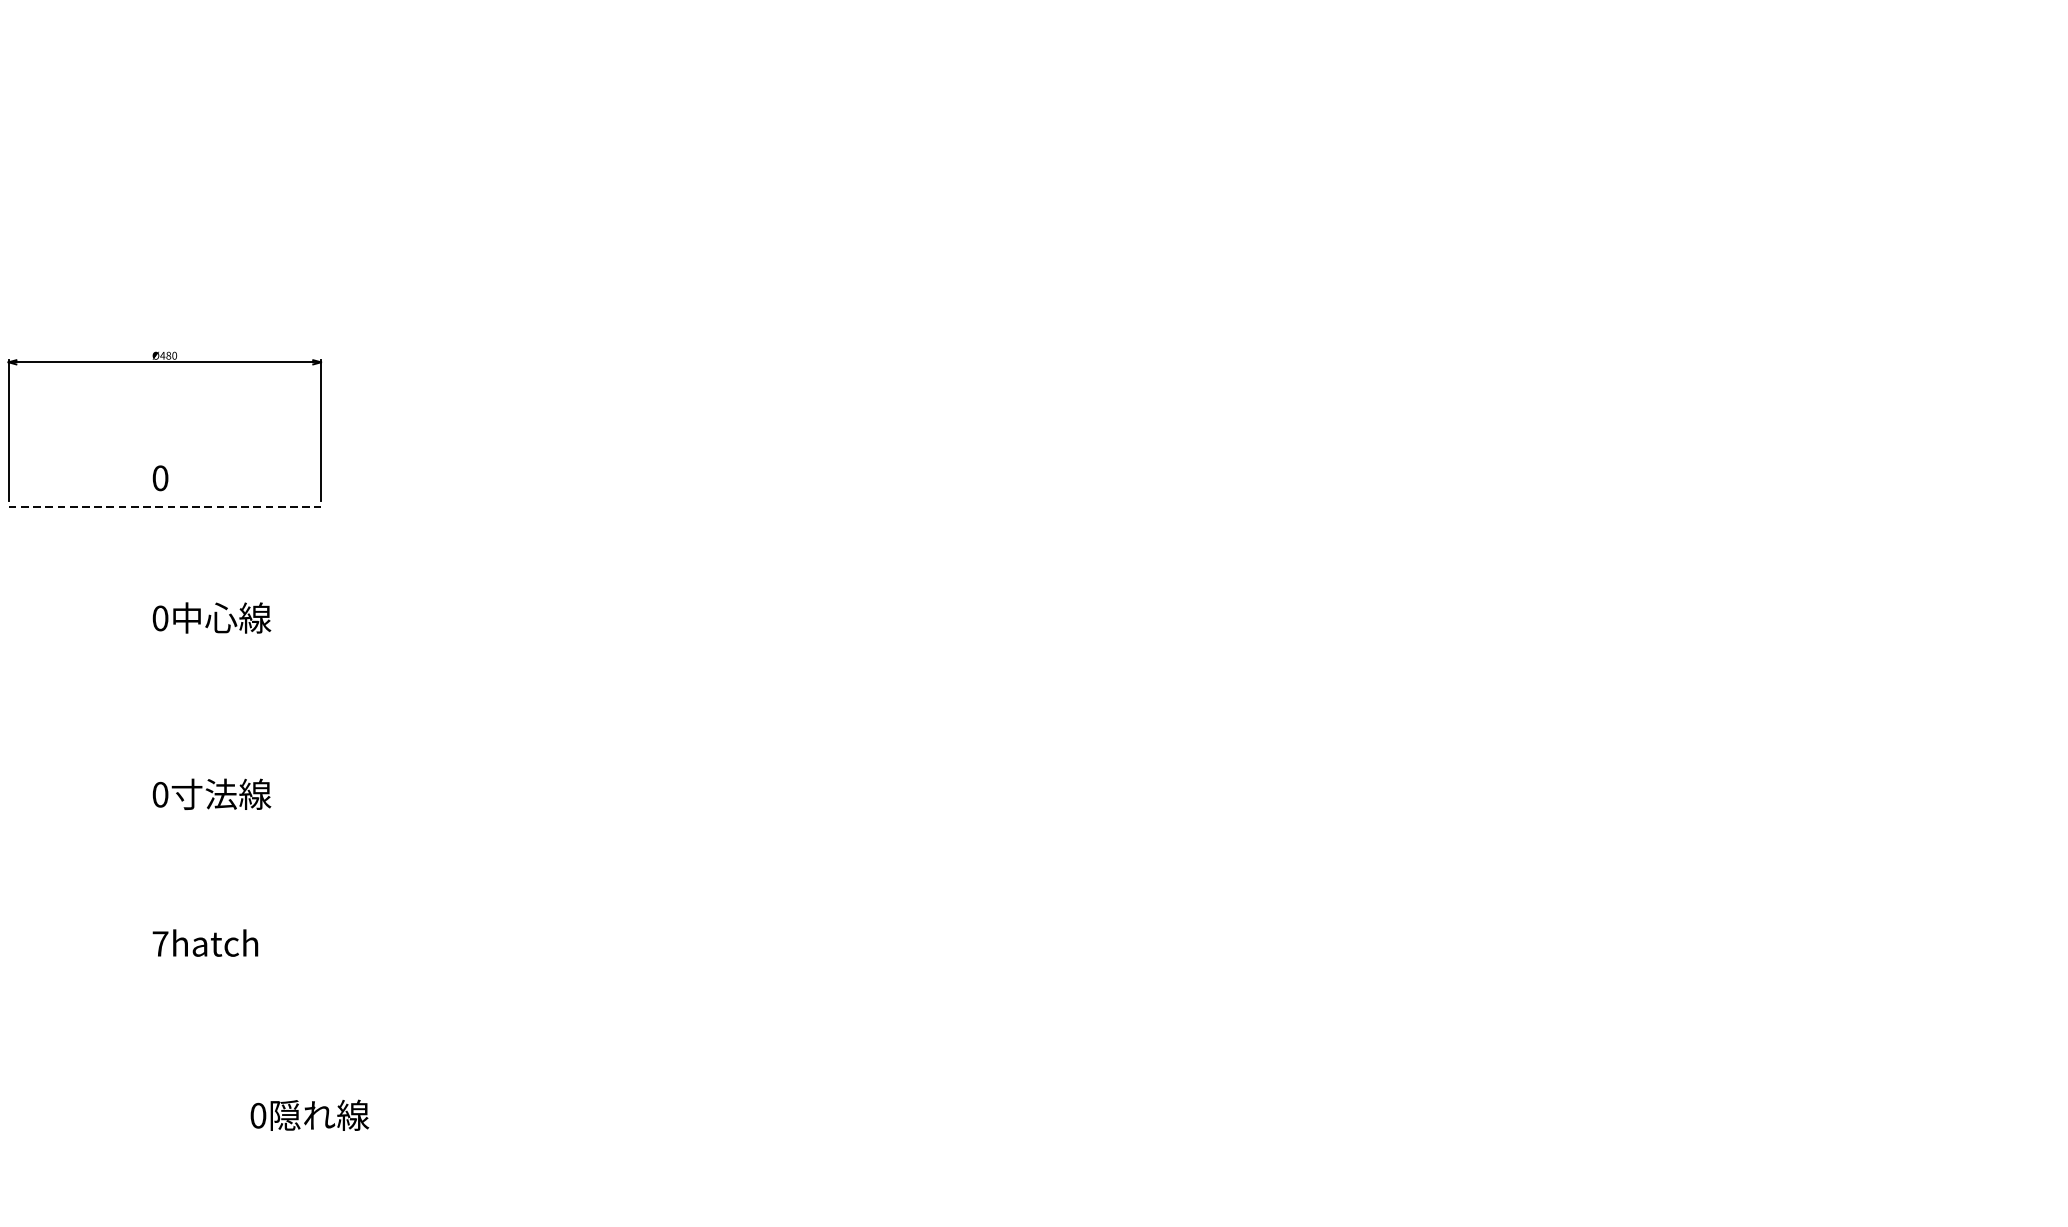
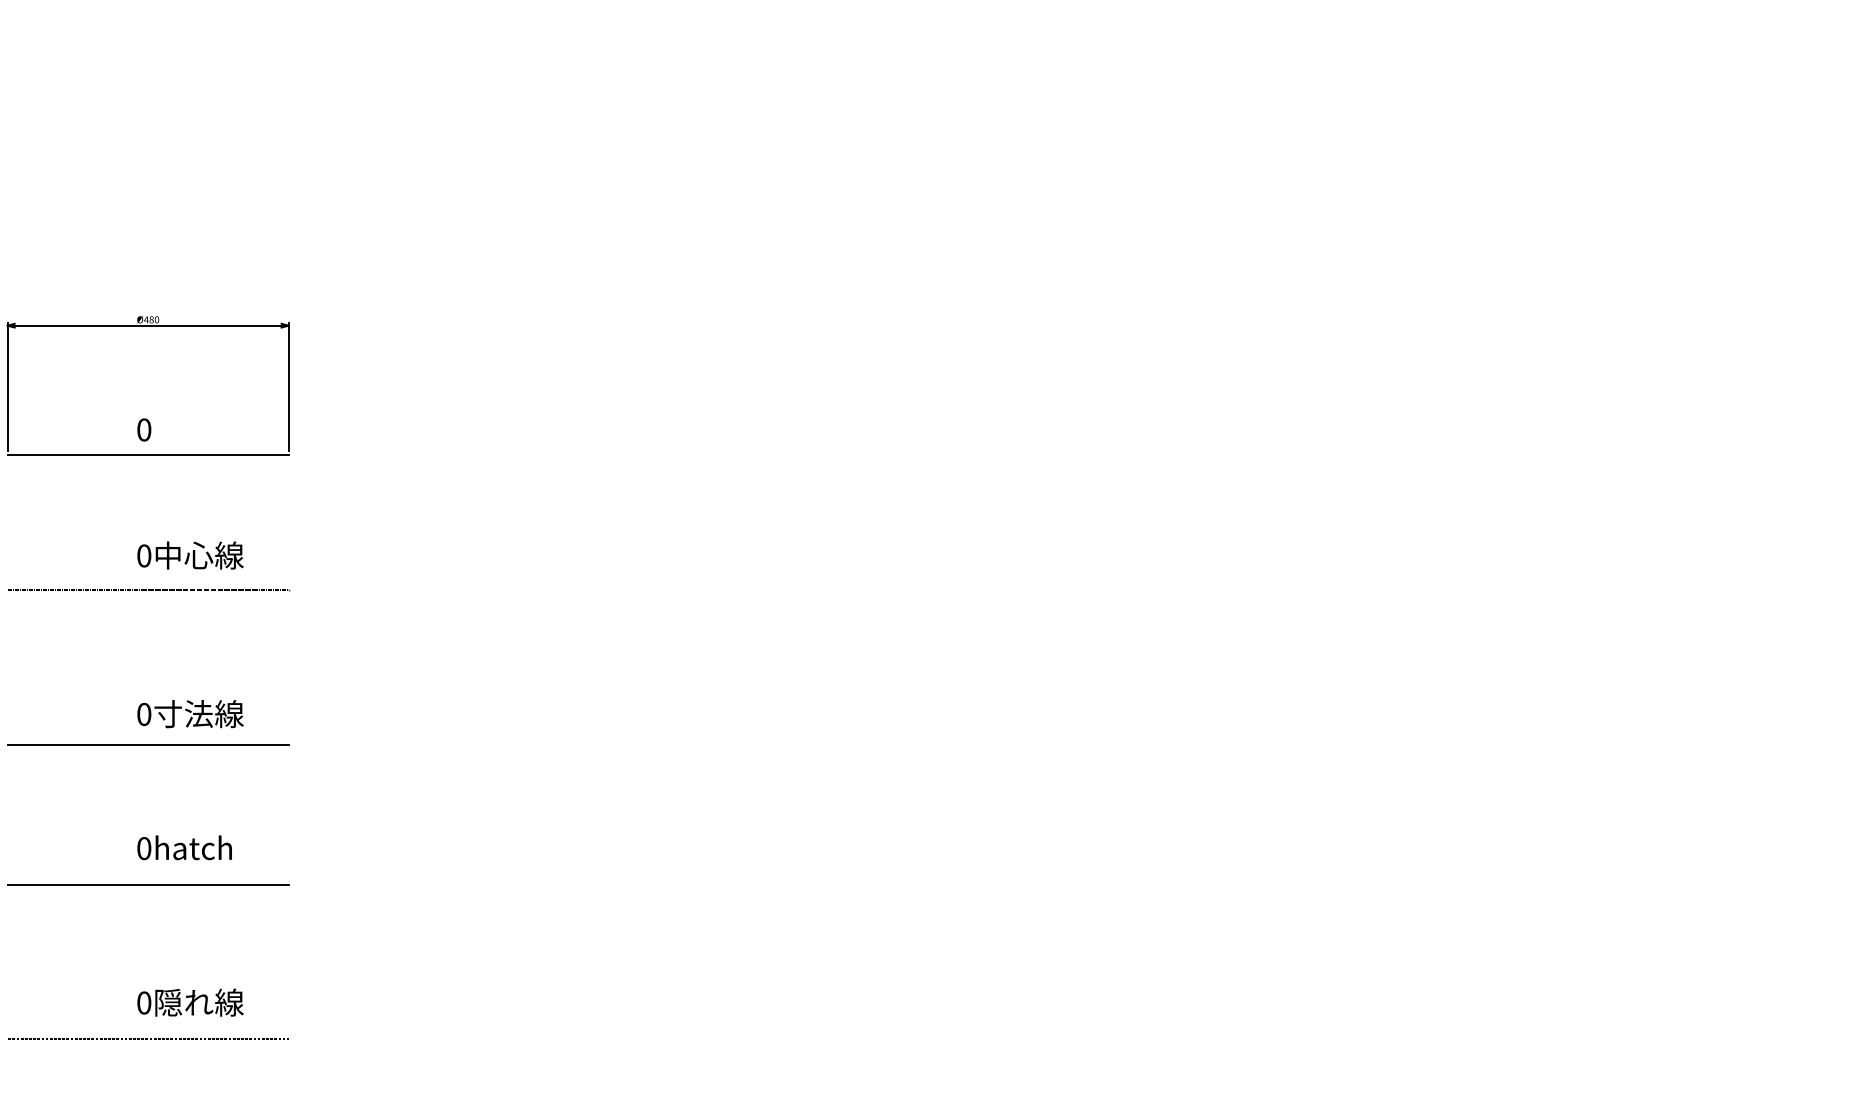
line: (165, 506) -> (148, 455), dashed -> solid
line: (164, 656) -> (147, 590), added
line: (164, 828) -> (147, 744), added
text: (160, 943) -> (144, 848), 7hatch -> 0hatch
line: (164, 983) -> (147, 884), added
text: (309, 1115) -> (190, 1002), moved
line: (164, 1156) -> (147, 1039), added

